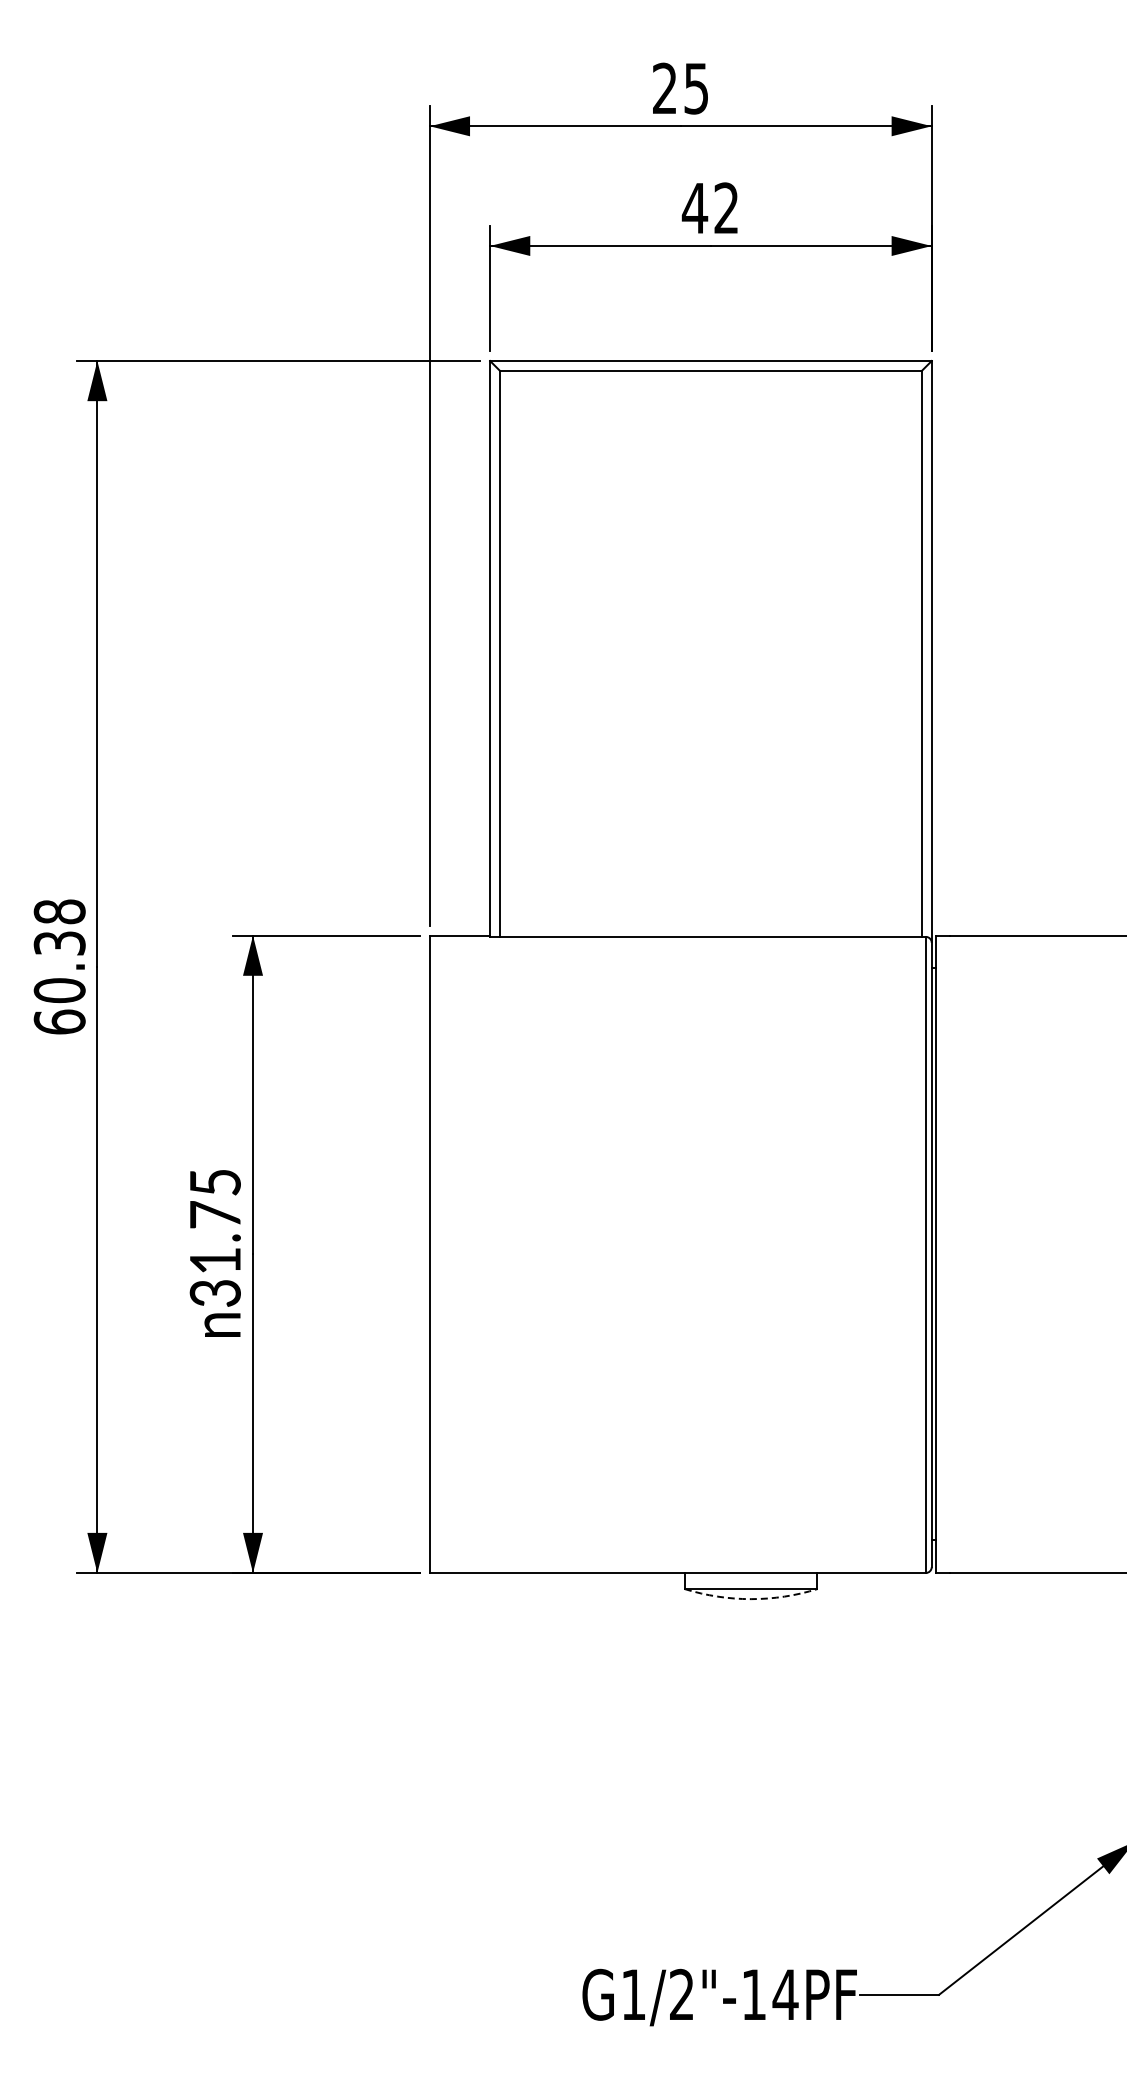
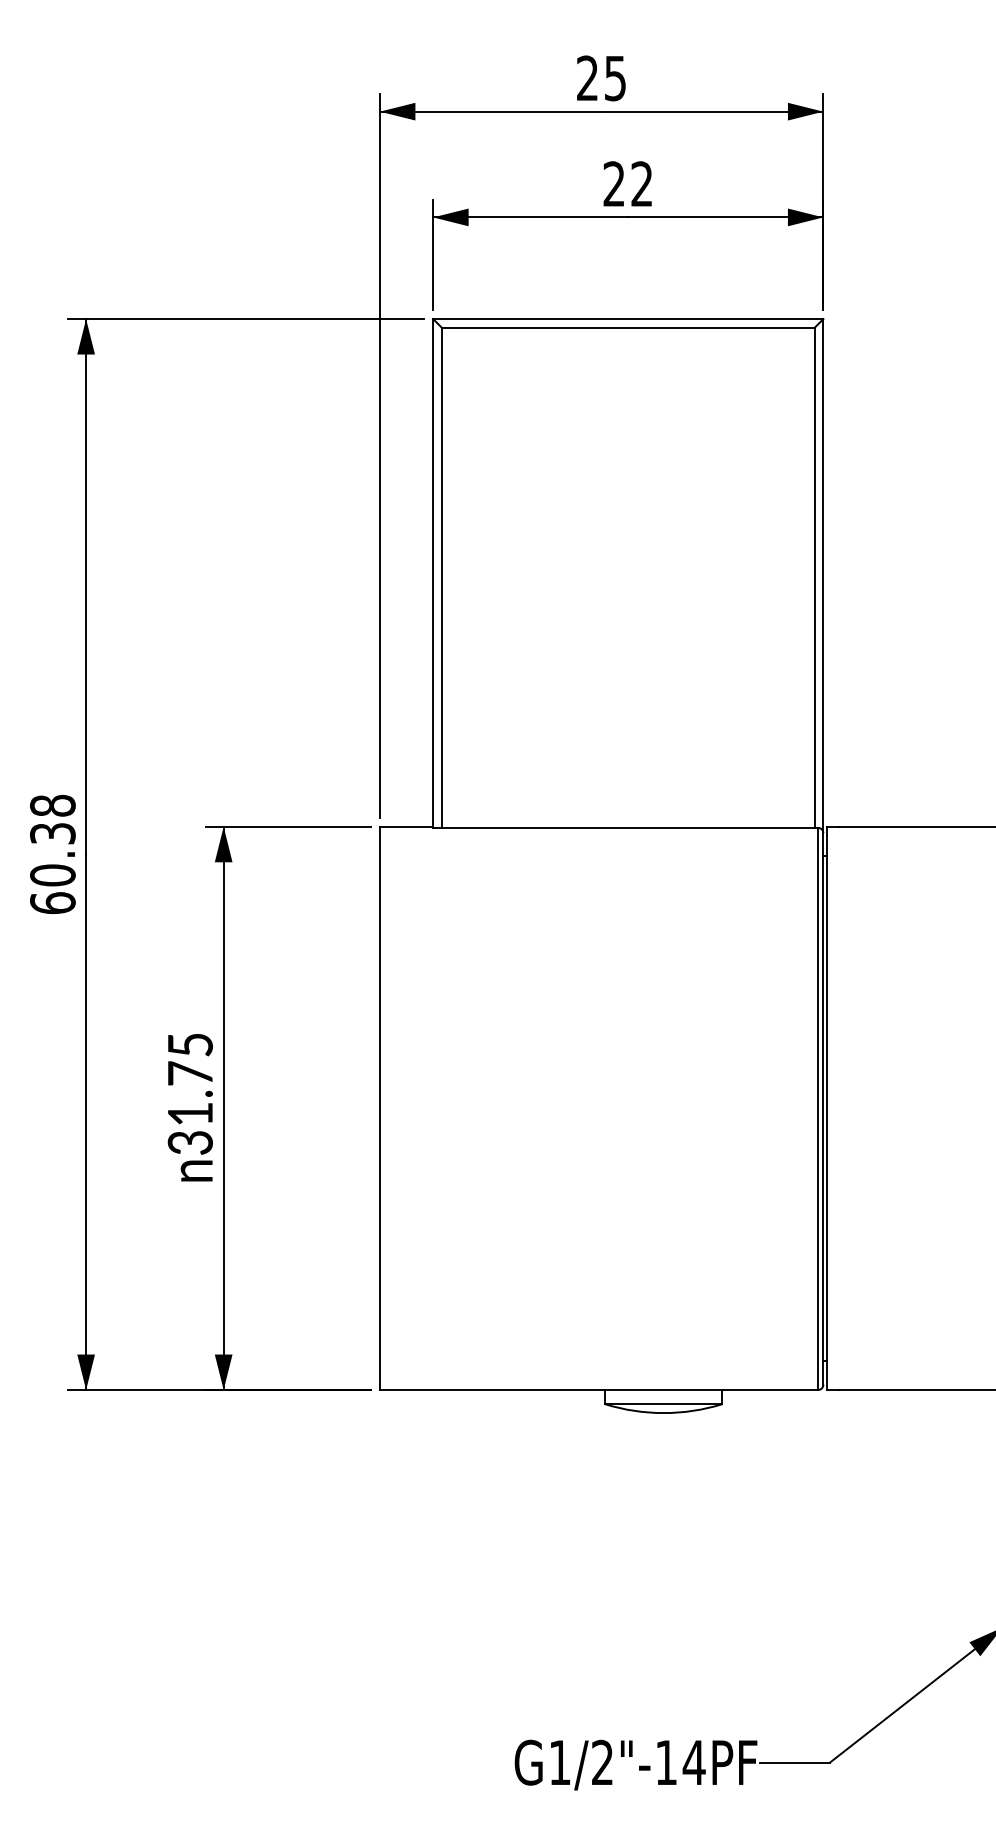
text: (694, 207) -> (613, 183), 42 -> 22
arc: (751, 1599) -> (664, 1413), dashed -> solid

